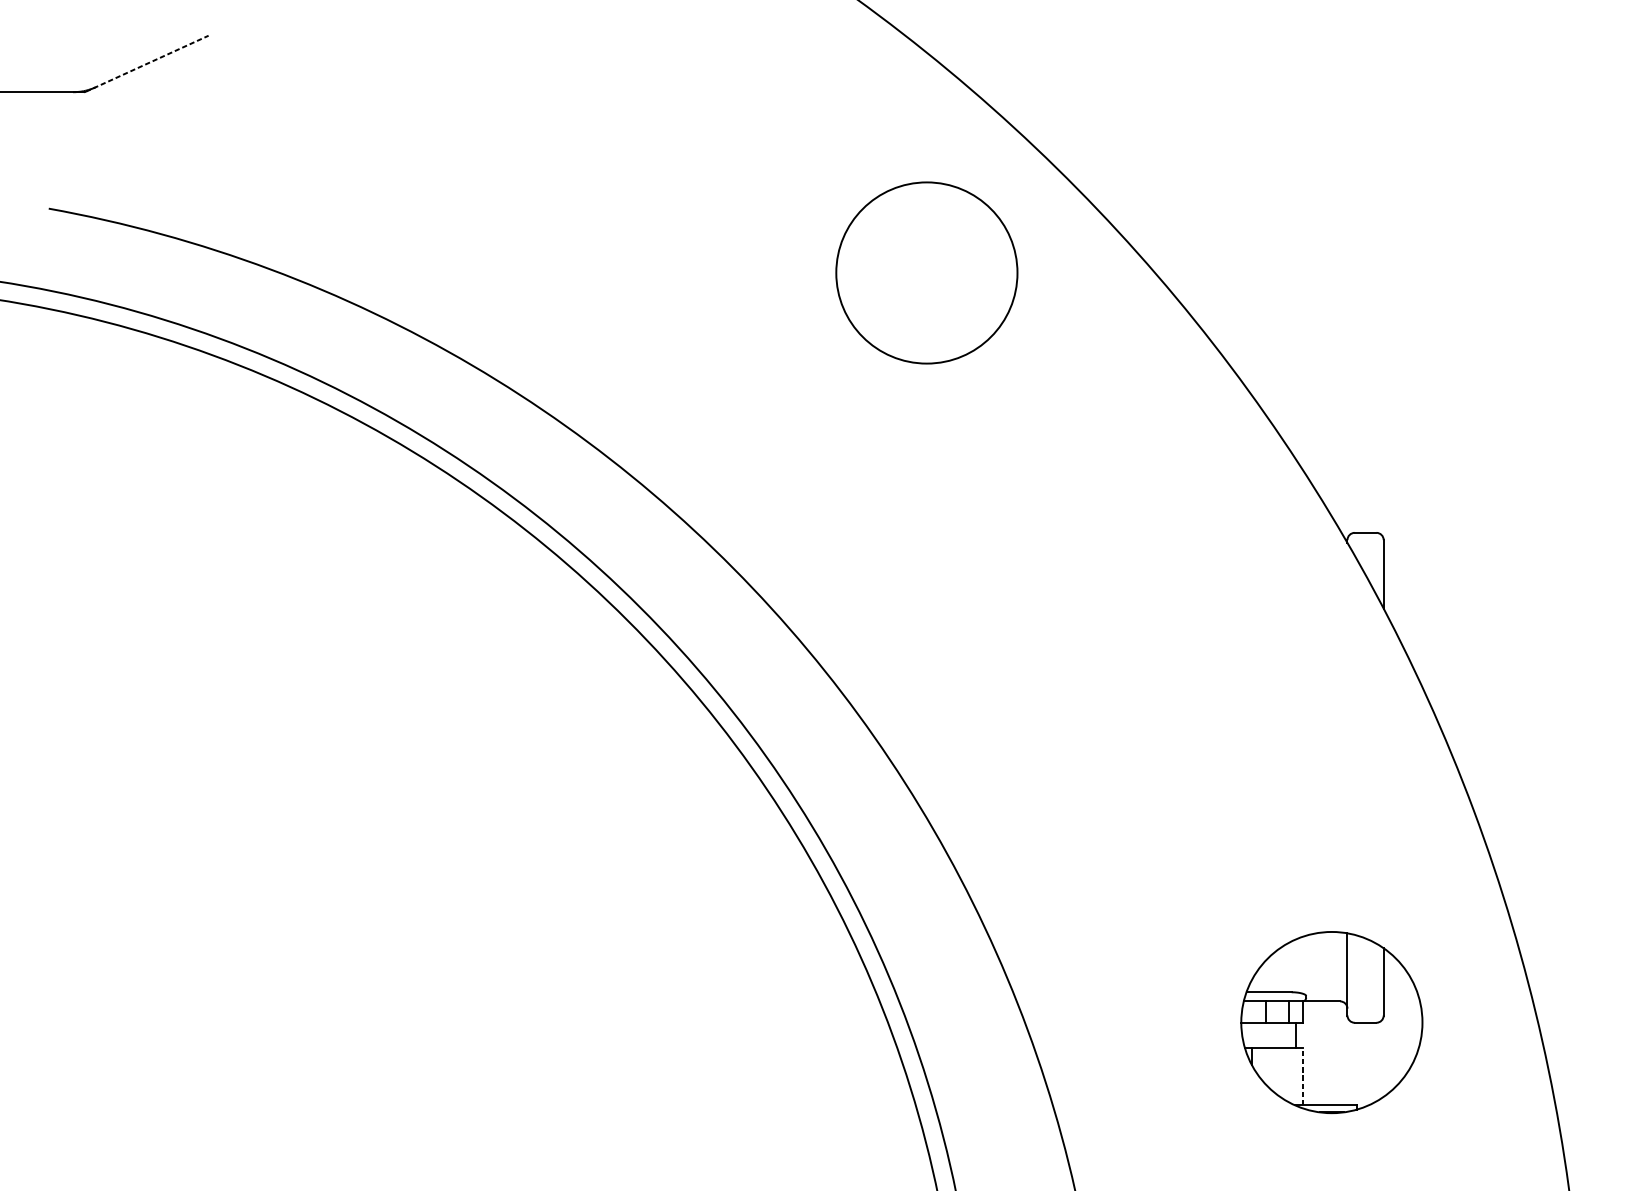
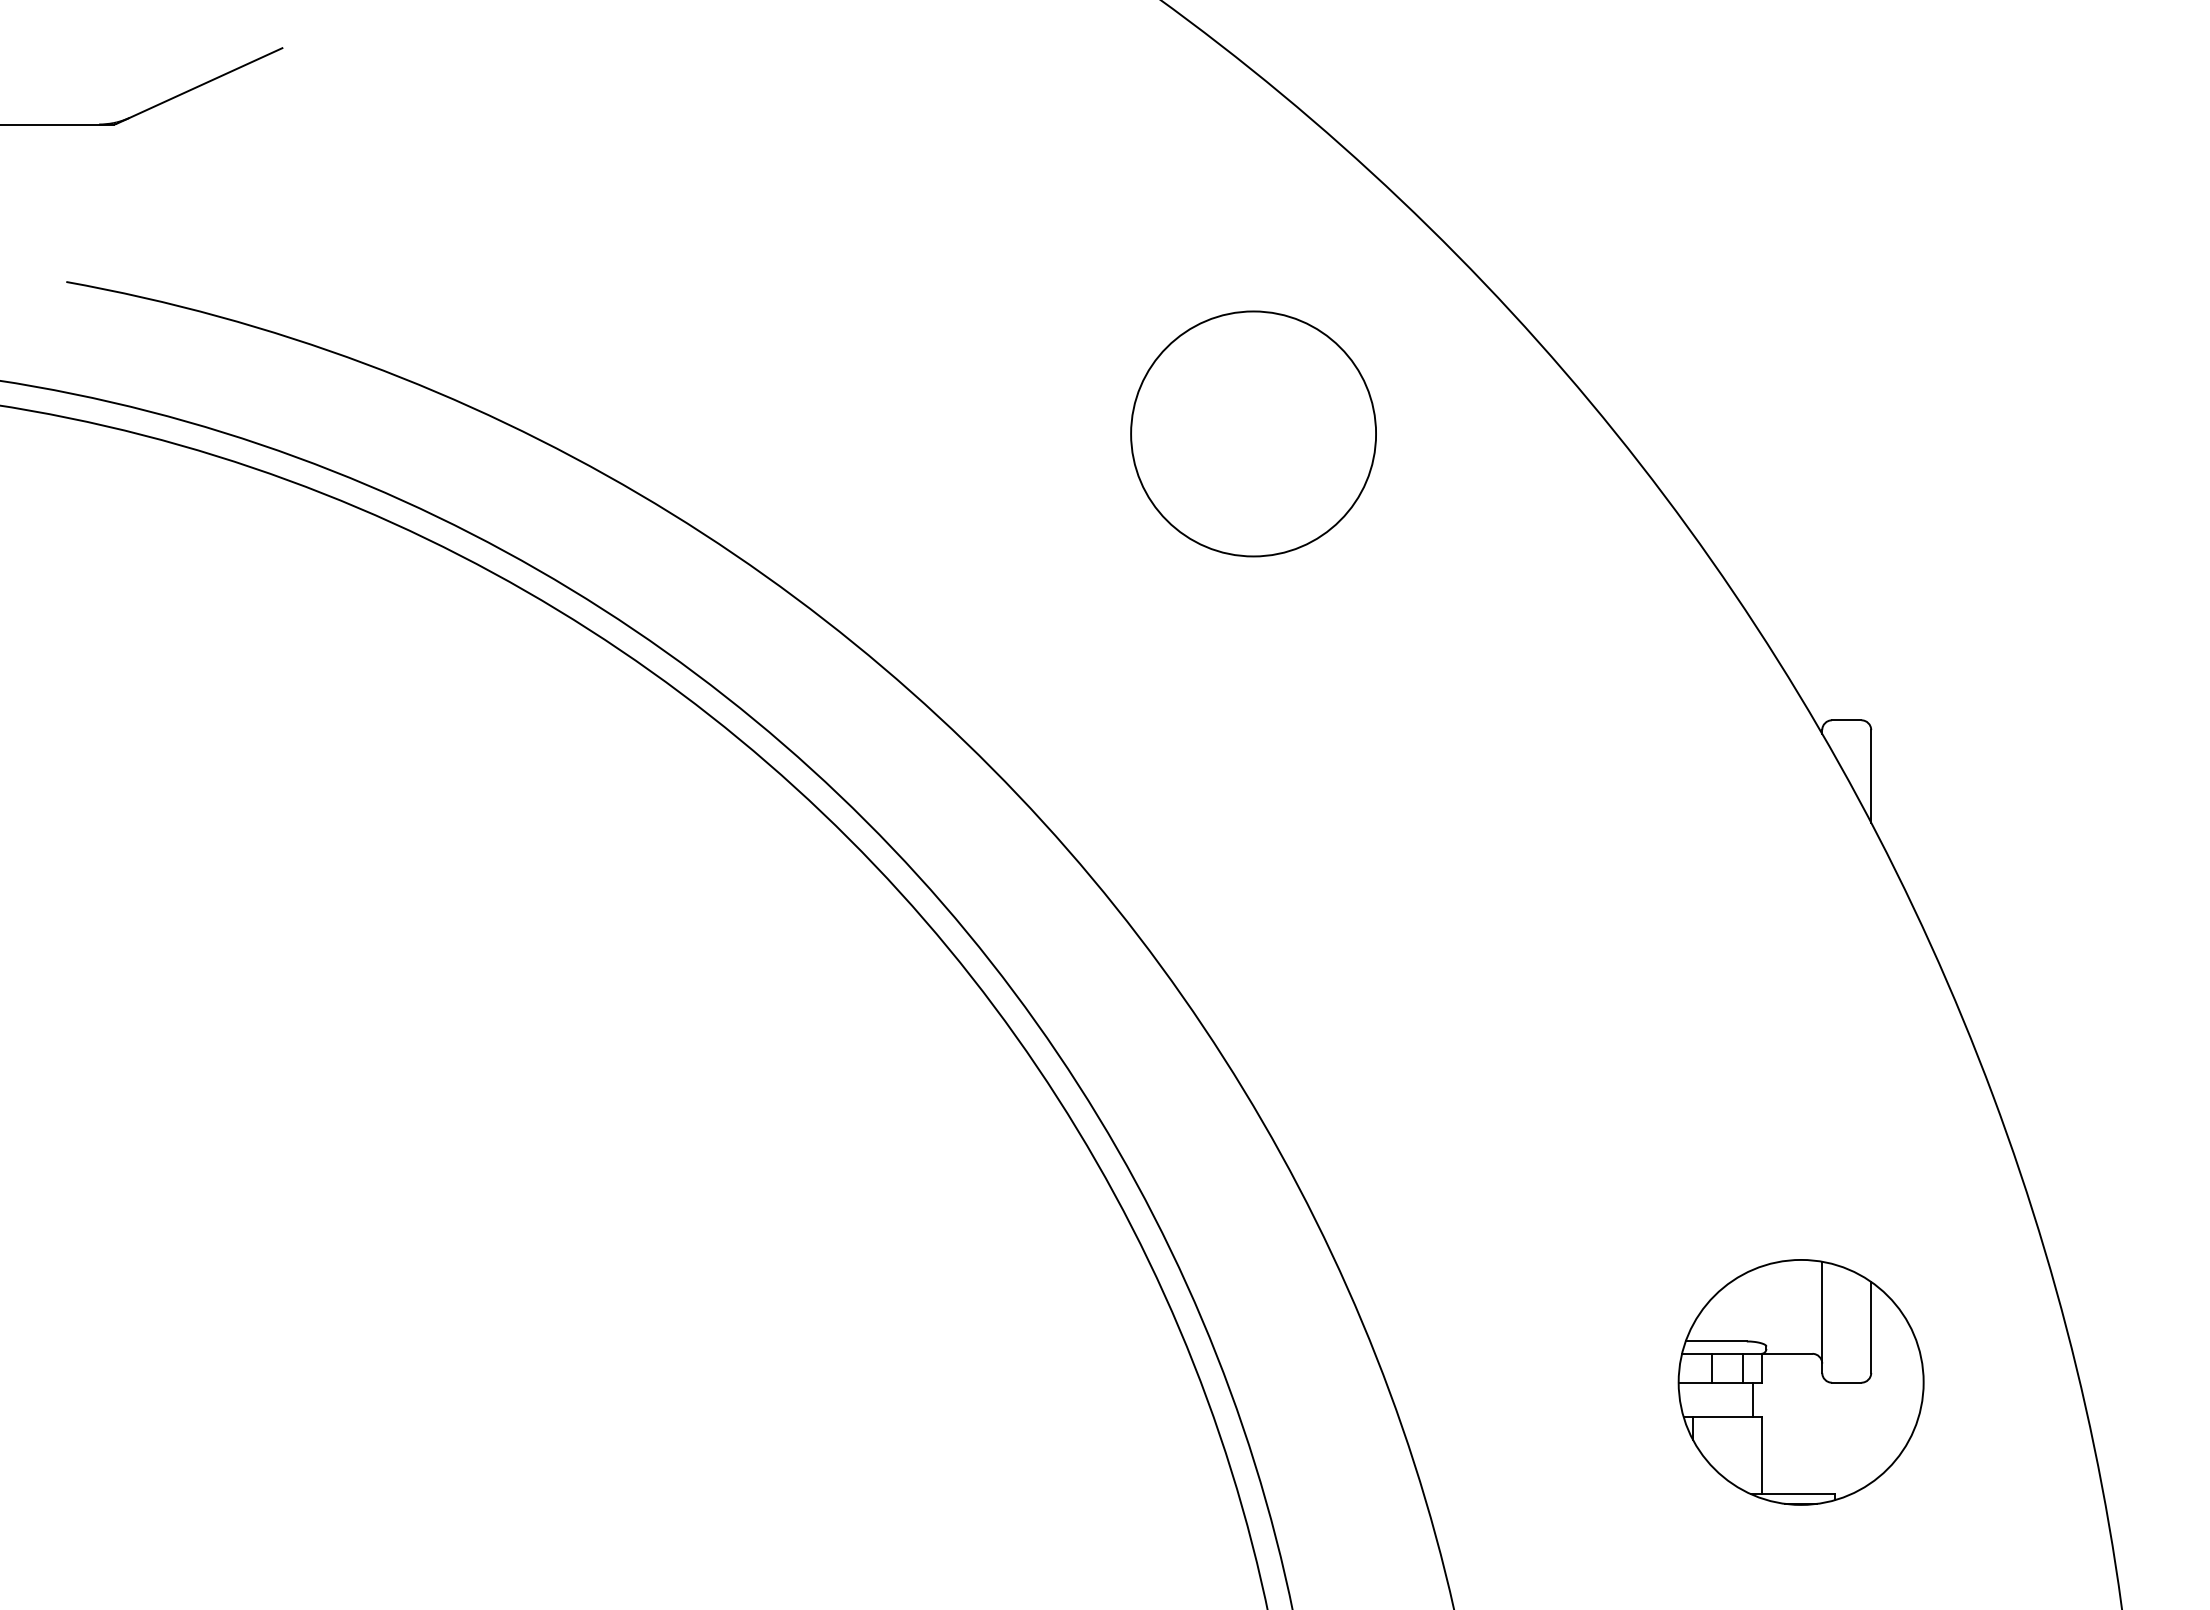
line: (147, 63) -> (199, 85), dashed -> solid
circle: (926, 272) -> (1253, 433), moved
line: (1302, 1075) -> (1761, 1454), dashed -> solid

